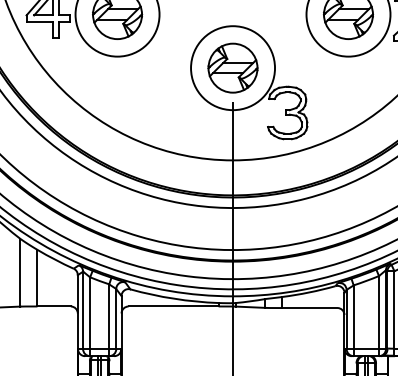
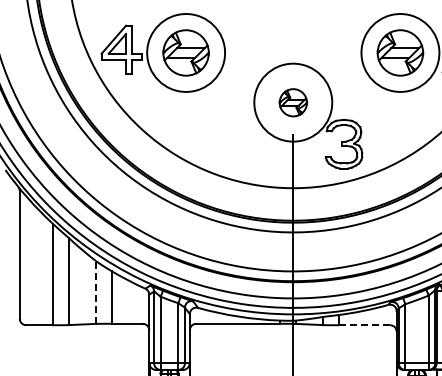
part: (233, 68) -> (293, 102), size x0.6
line: (19, 271) -> (95, 291), solid -> dashed
line: (309, 308) -> (364, 325), solid -> dashed

